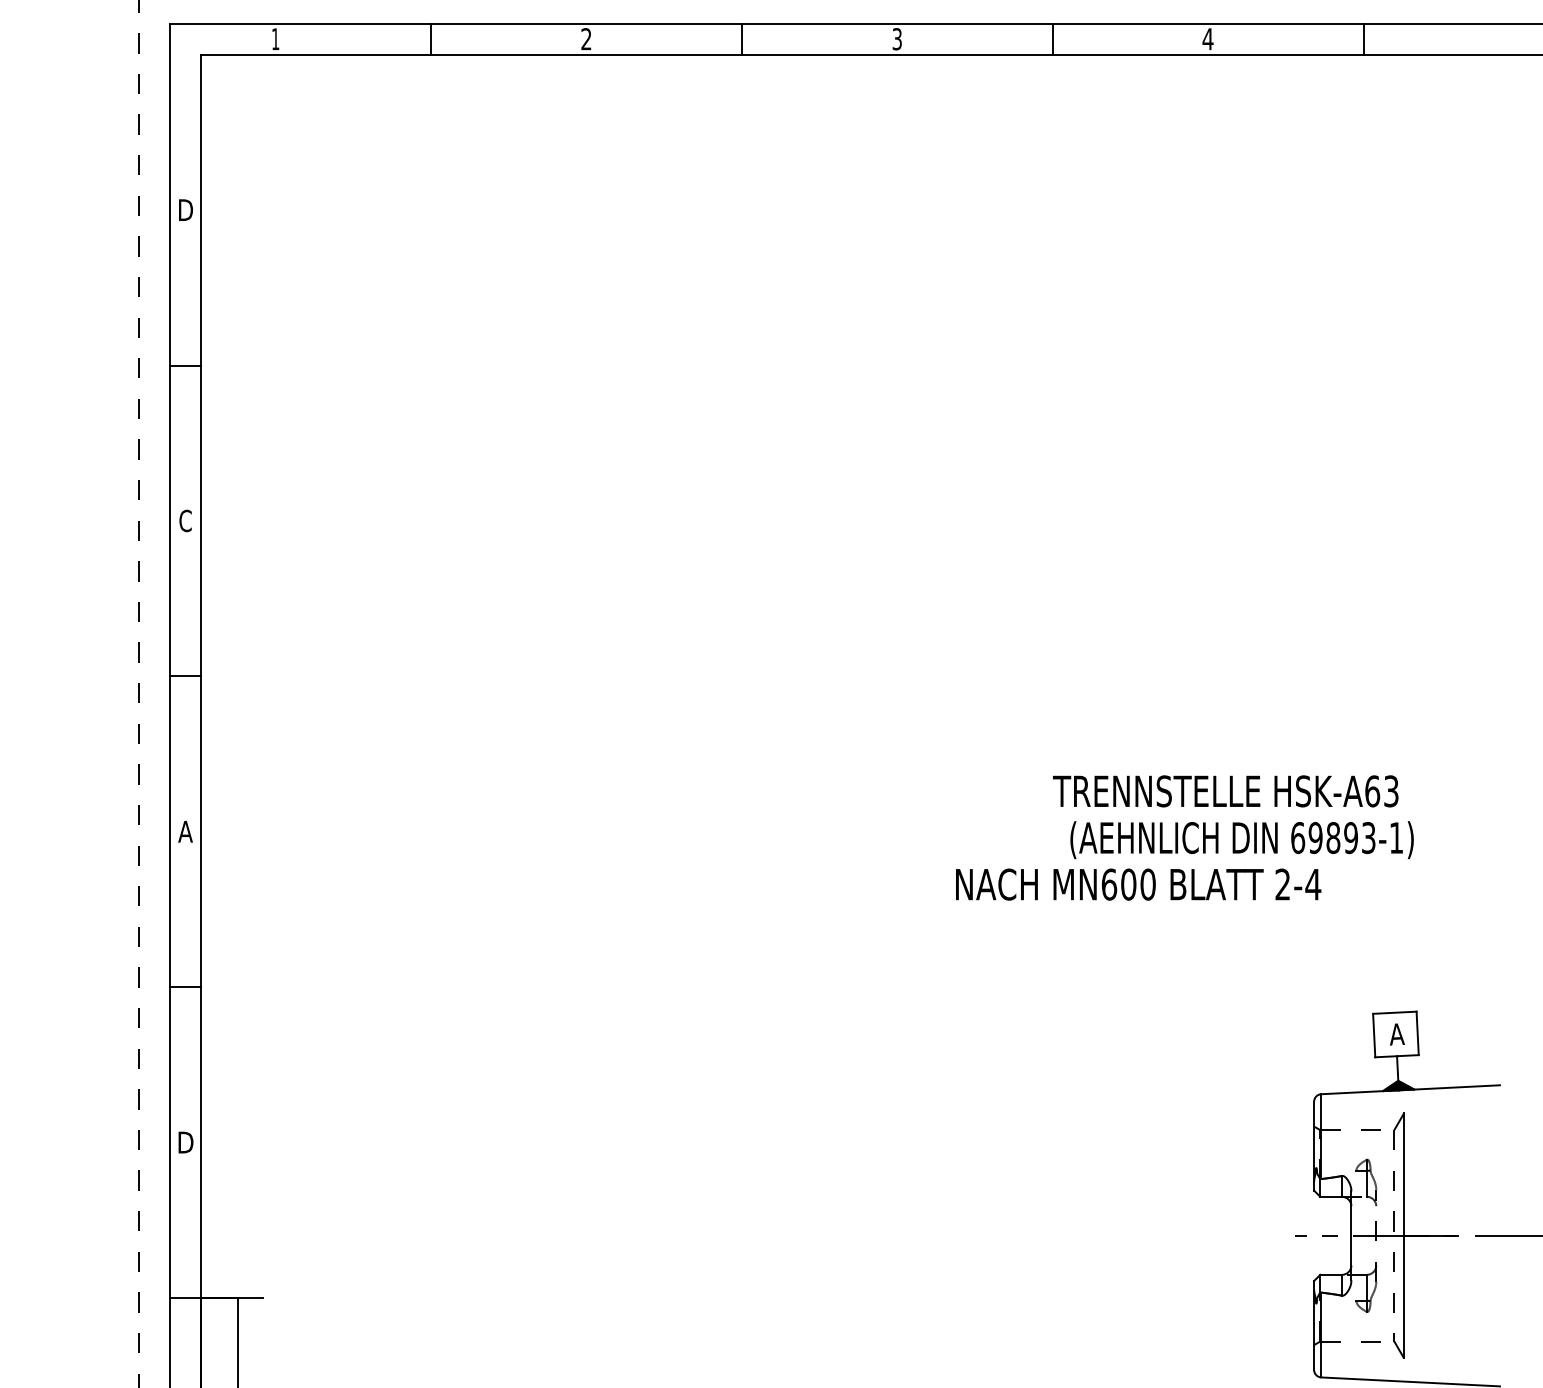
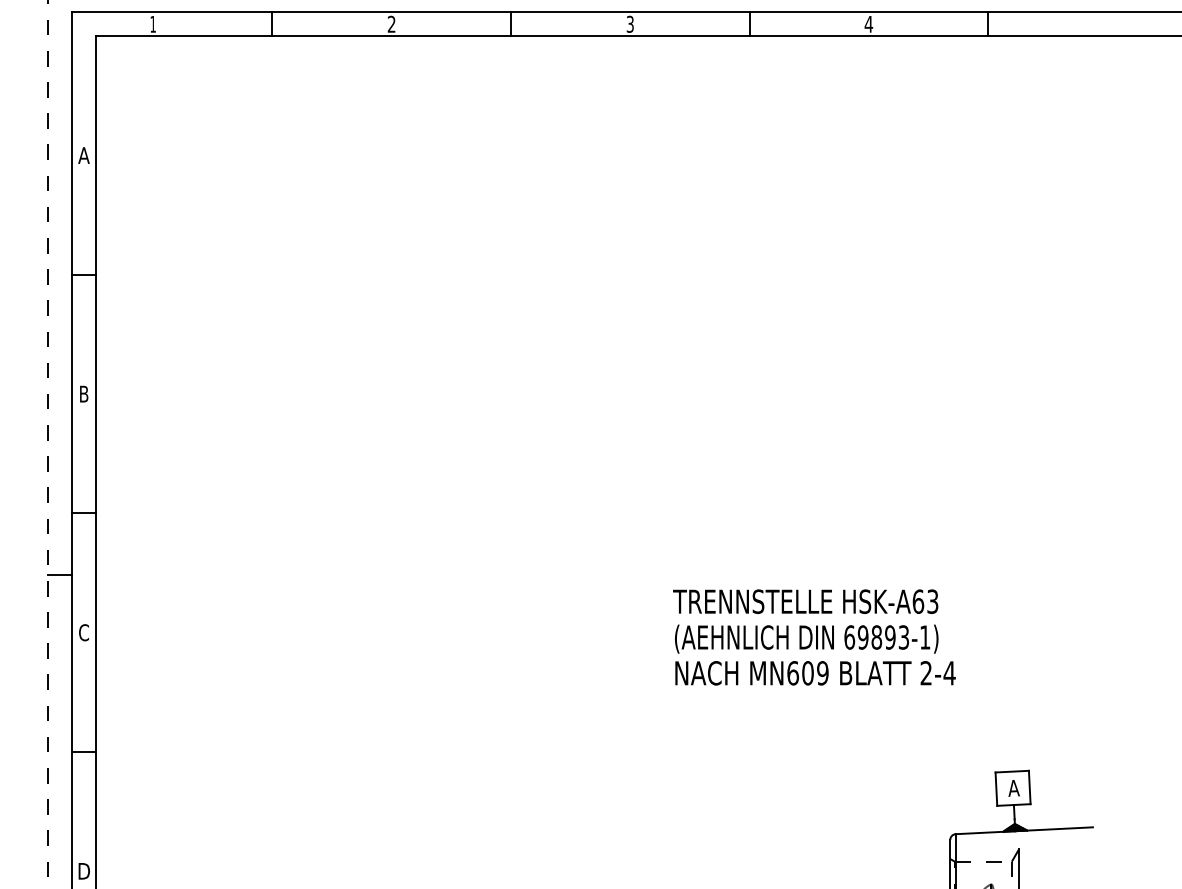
text: (185, 209) -> (83, 155), D -> A
text: (185, 520) -> (83, 393), C -> B
line: (154, 757) -> (60, 575), added
text: (1225, 791) -> (805, 601), moved
text: (185, 831) -> (83, 632), A -> C
text: (1241, 840) -> (806, 639), moved
text: (1147, 884) -> (822, 673), MN600 -> MN609

